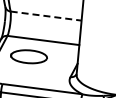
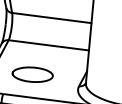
line: (46, 16) -> (52, 18), dashed -> solid
part: (28, 56) -> (32, 74), moved

